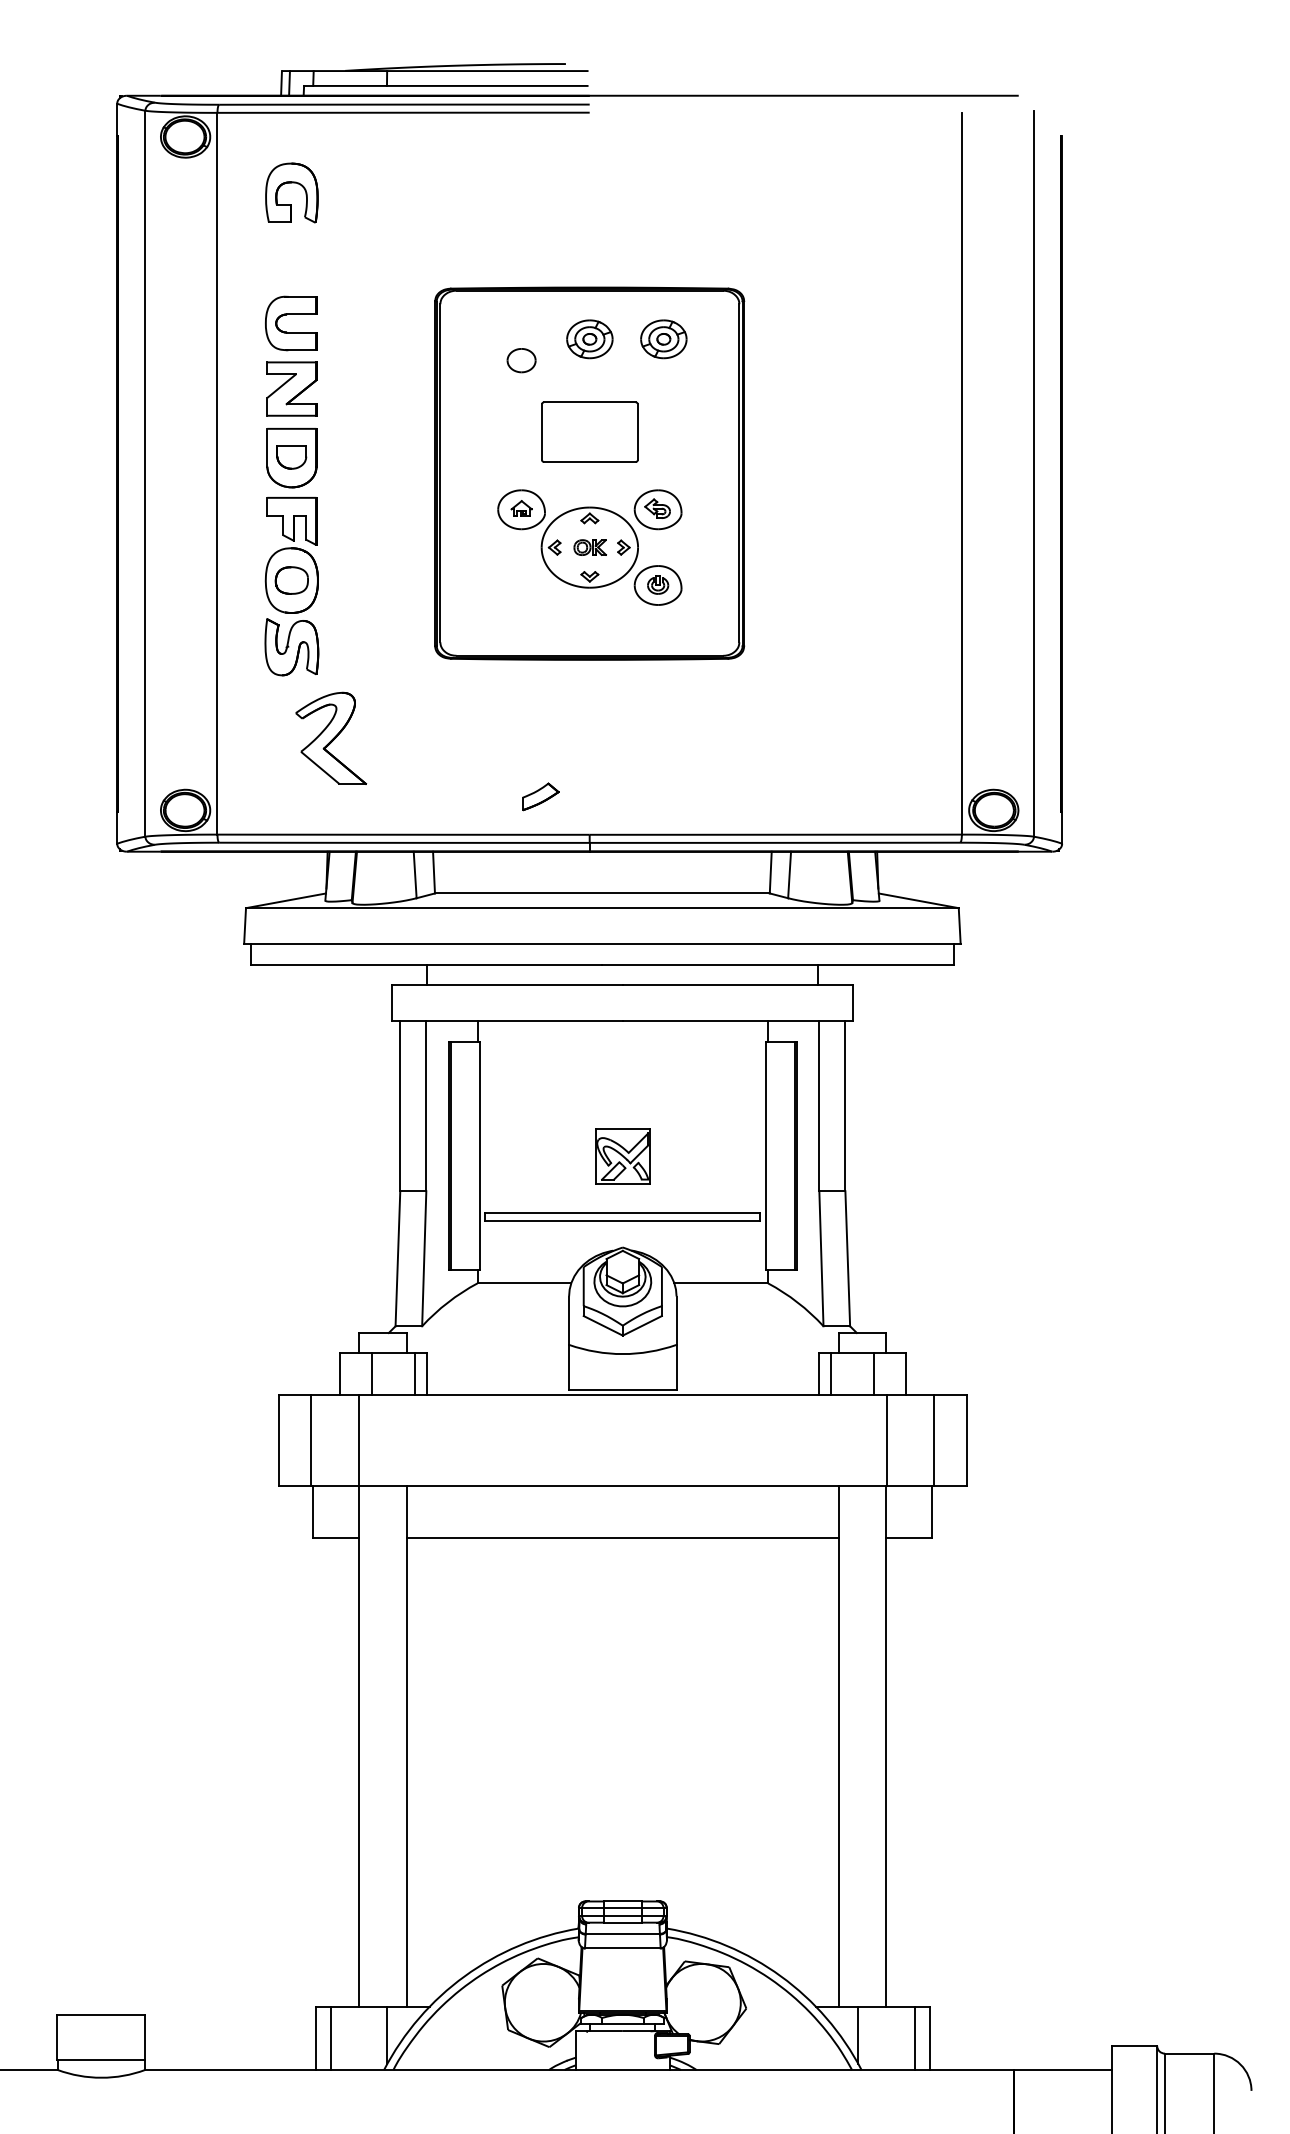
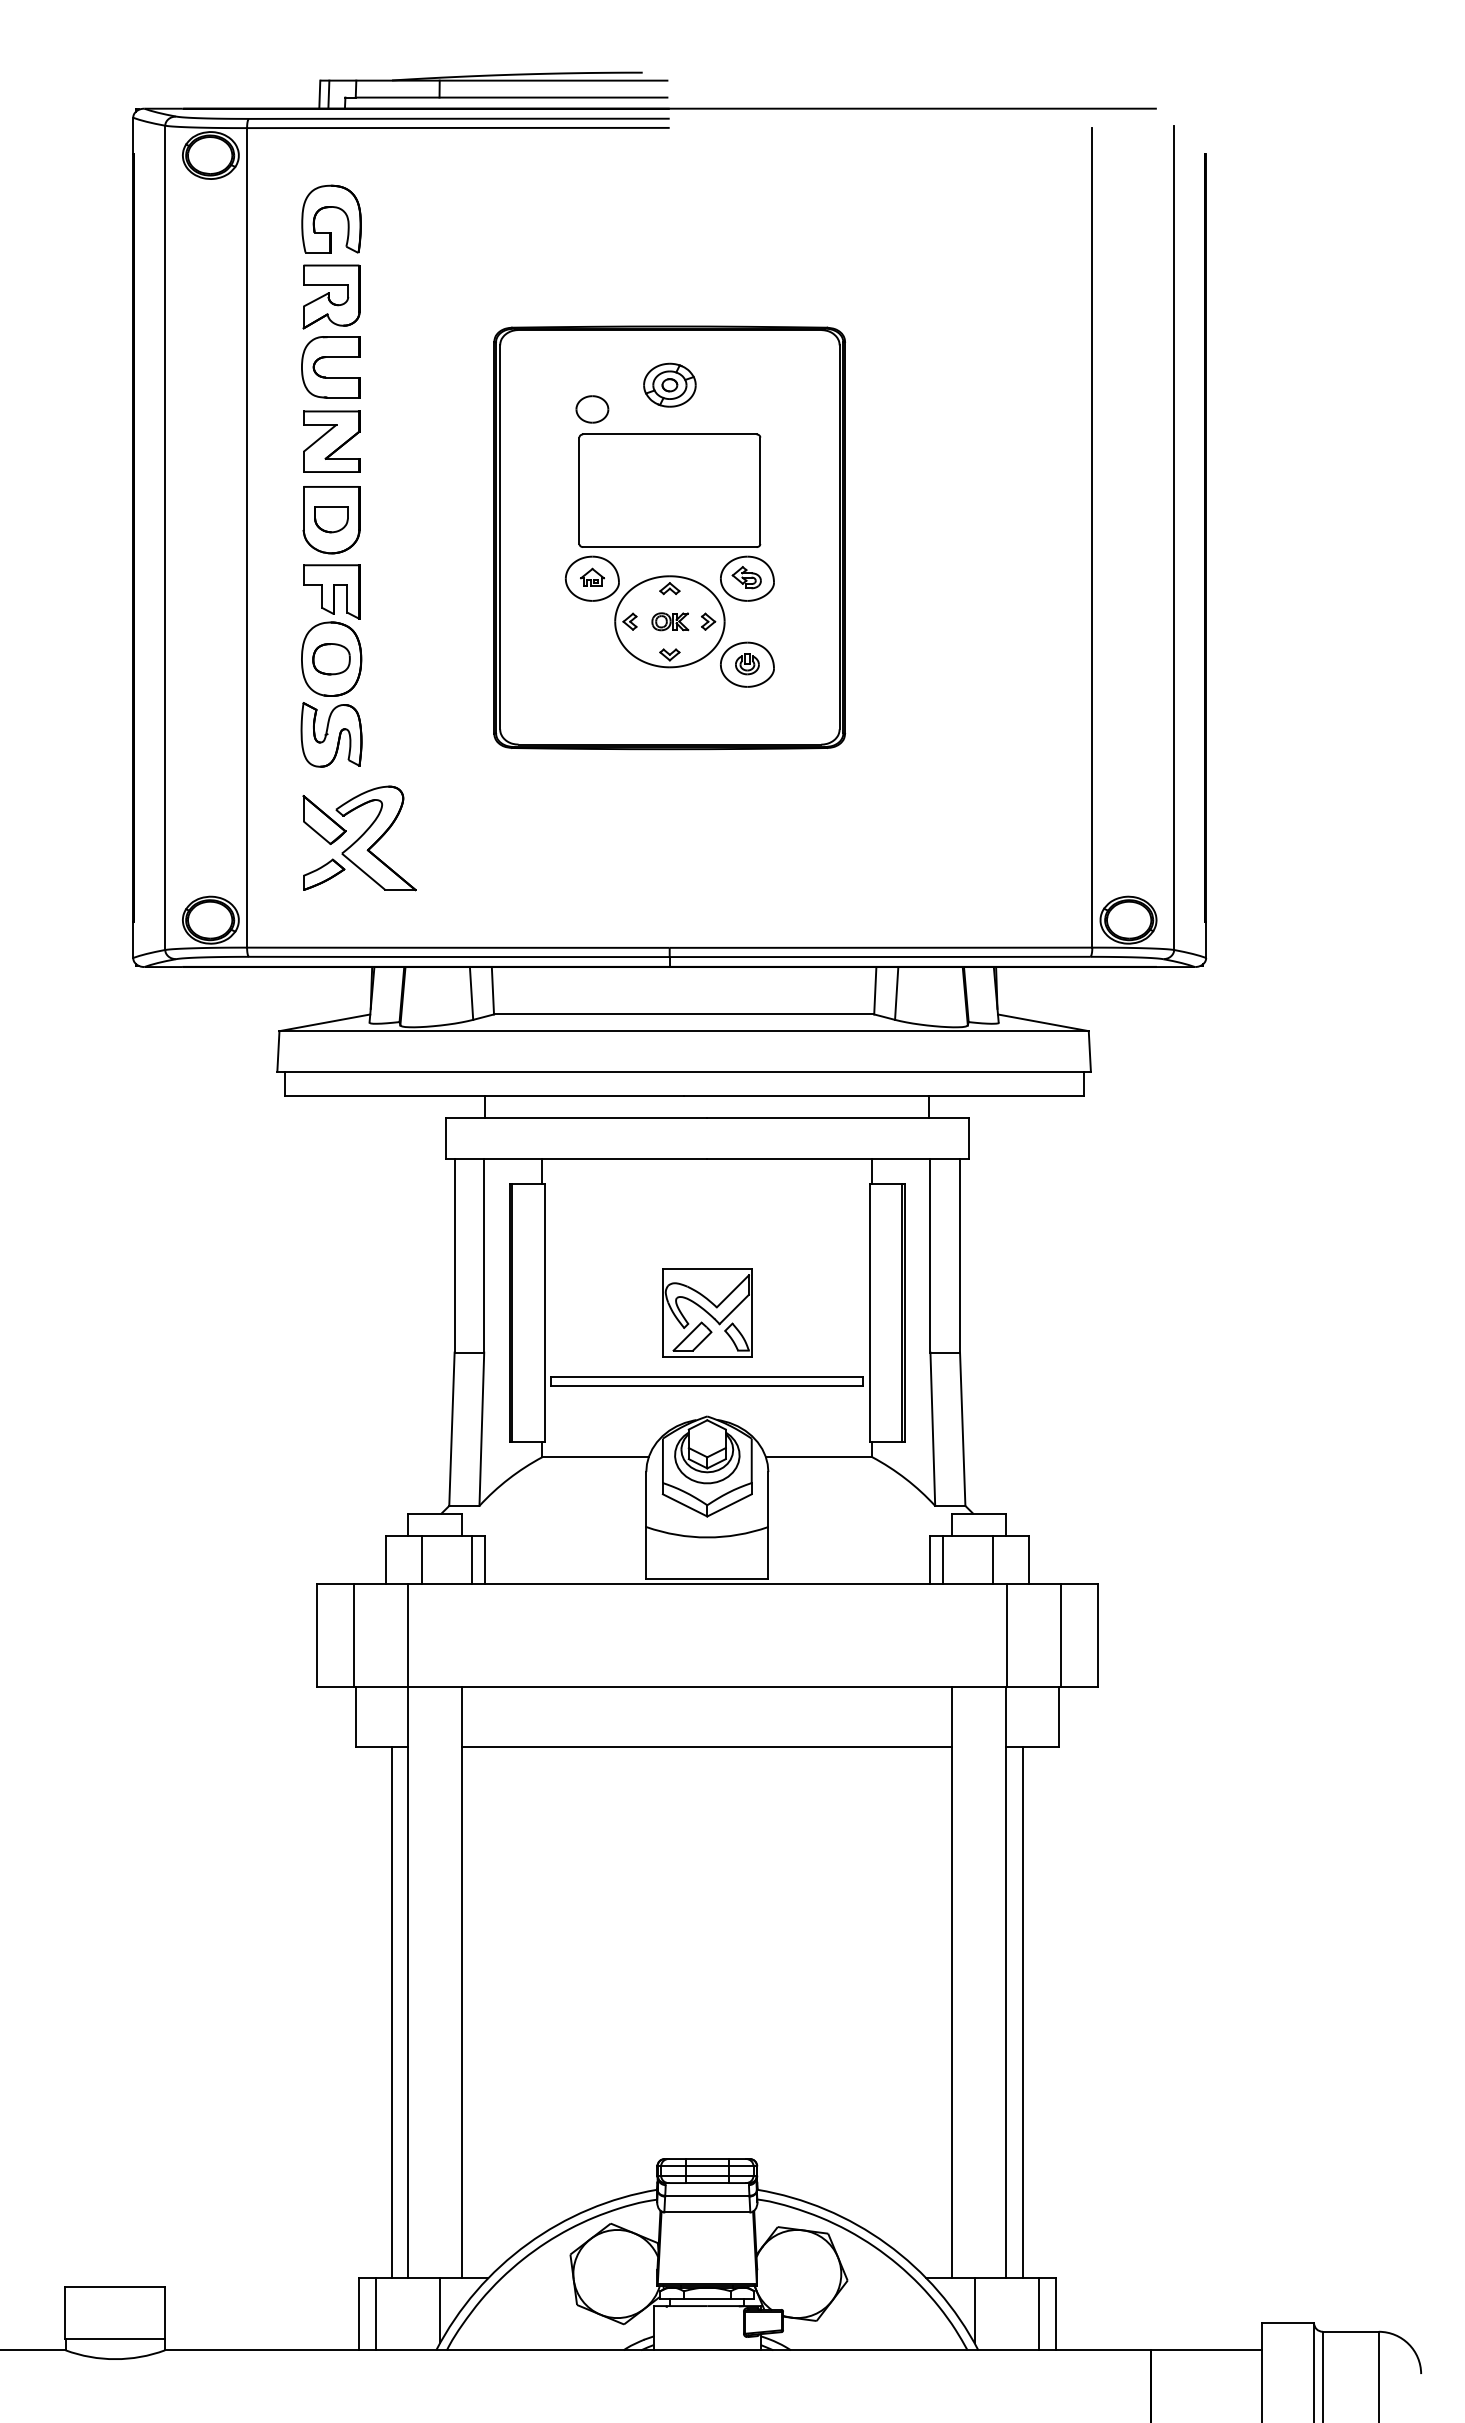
part: (291, 261) -> (331, 296), added
part: (663, 338) -> (753, 384), removed
part: (589, 432) -> (669, 490), size x1.67
part: (285, 721) -> (324, 819), added
part: (541, 796) -> (324, 874), moved
part: (622, 1155) -> (707, 1312), size x1.43
line: (344, 1772) -> (391, 2012), added
line: (901, 1772) -> (1023, 2012), added

